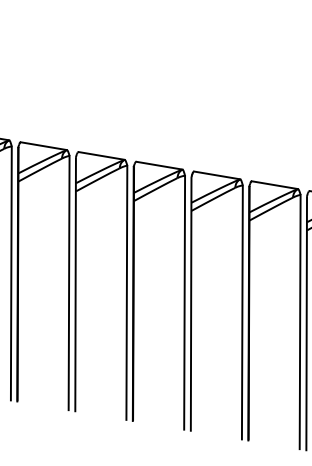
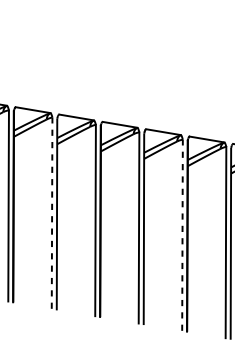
line: (69, 282) -> (52, 212), solid -> dashed
line: (242, 312) -> (182, 235), solid -> dashed

